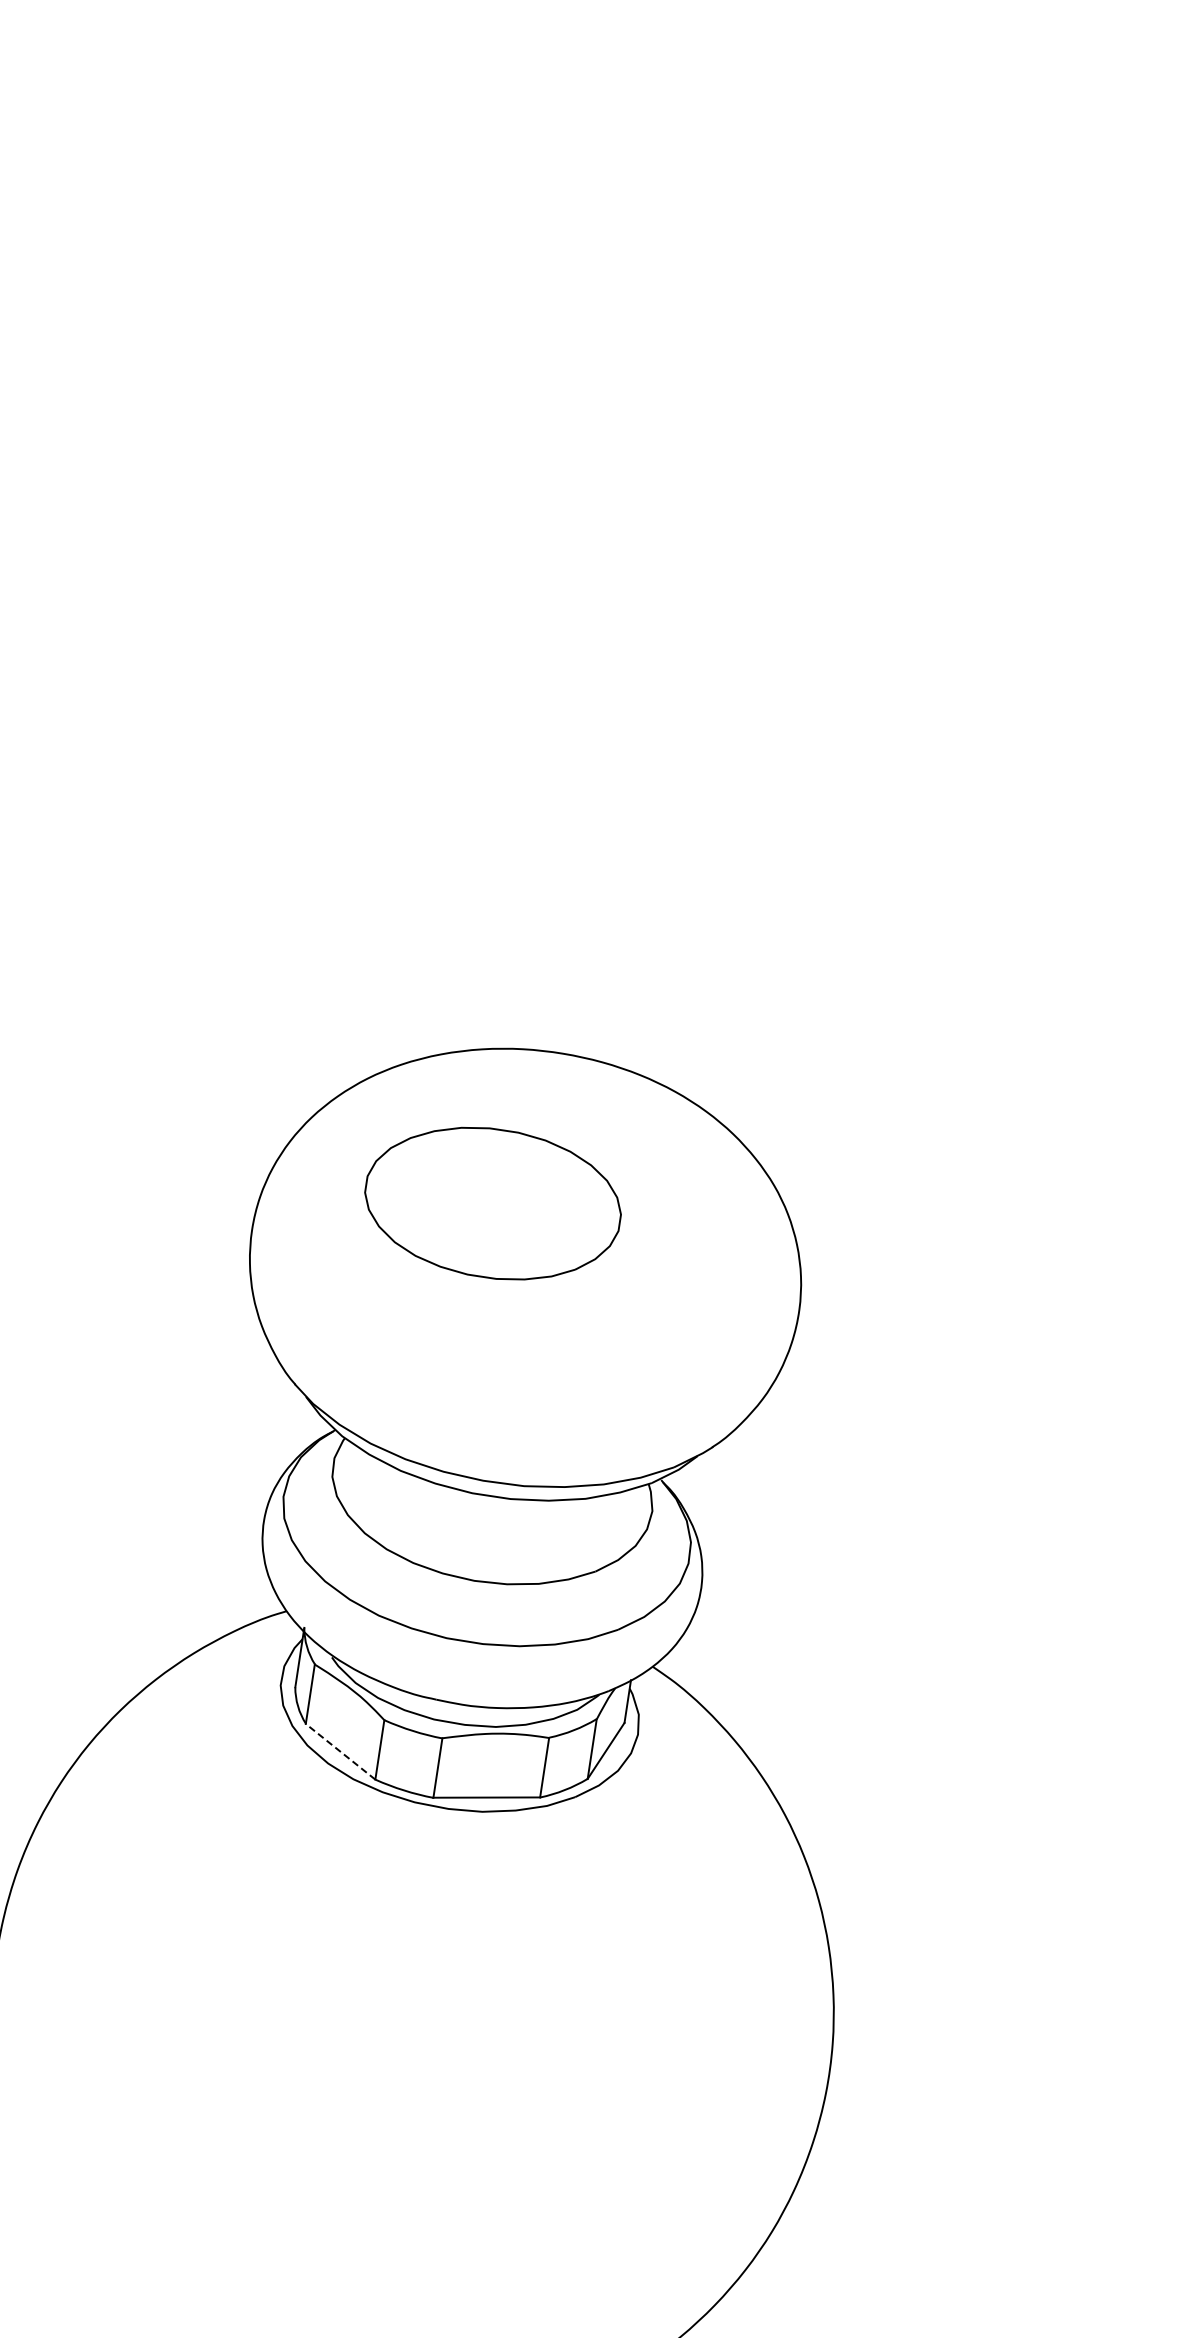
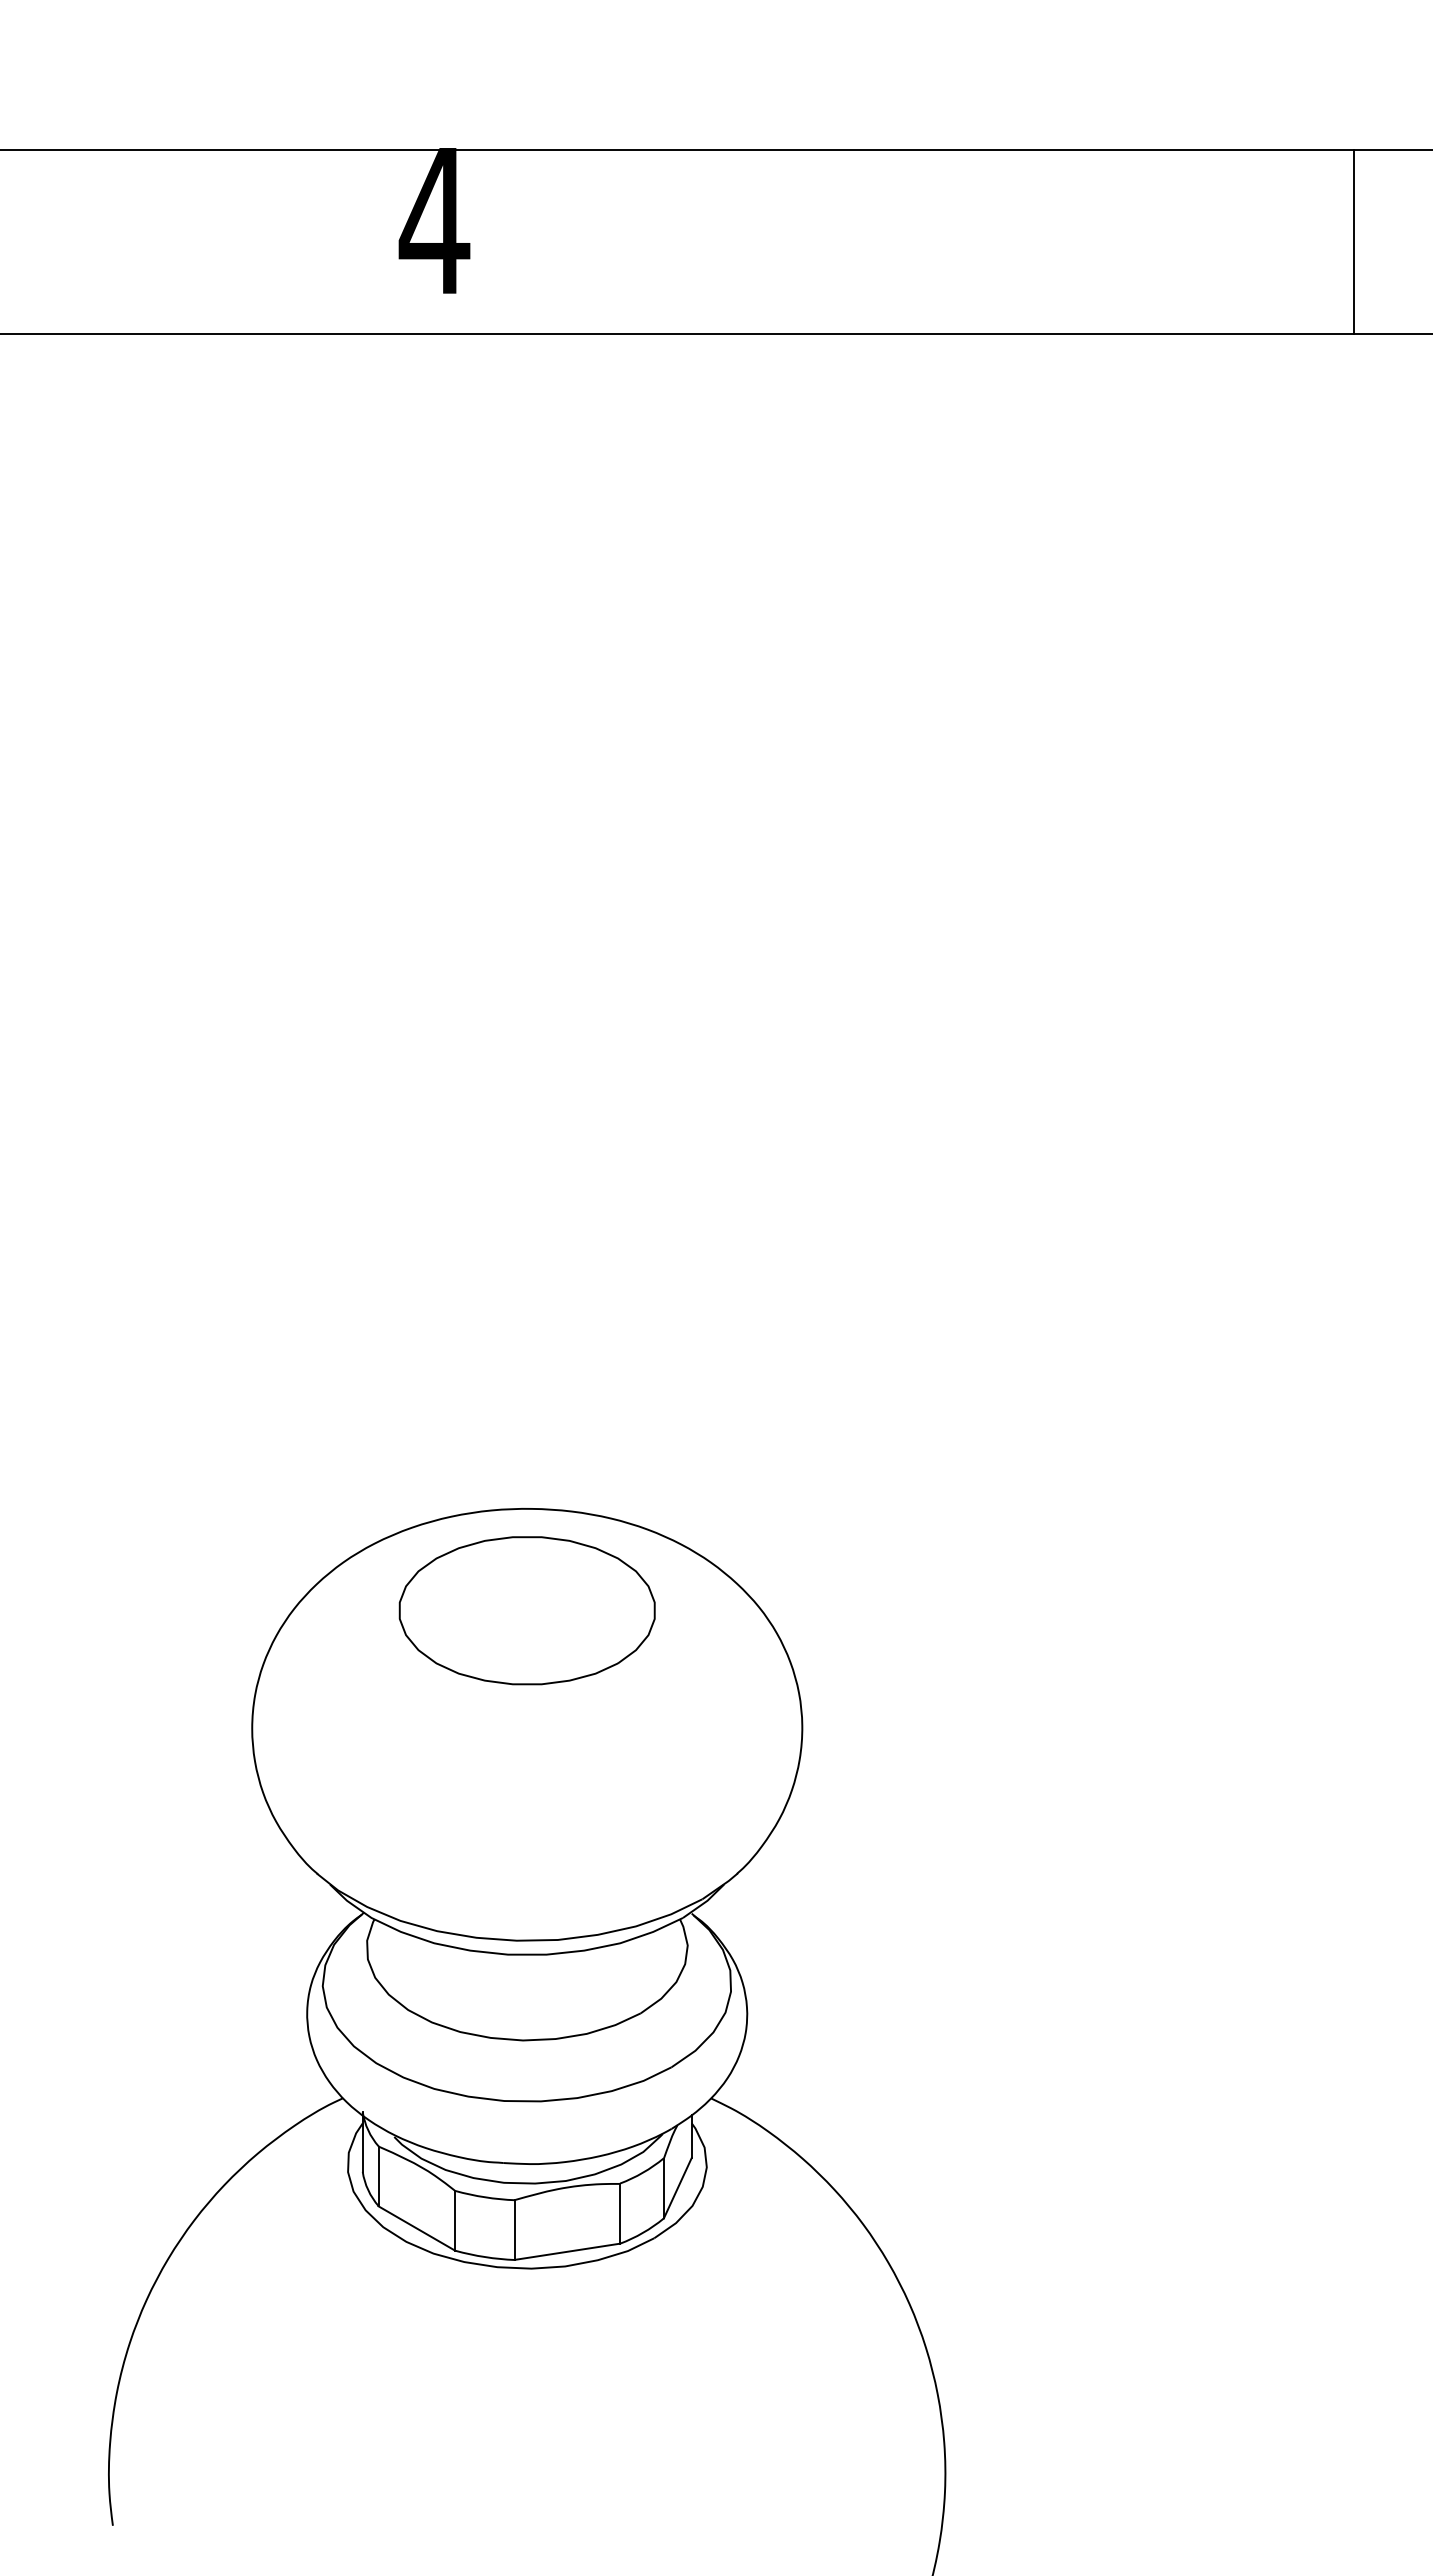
part: (492, 1203) -> (526, 1610), moved
line: (340, 1751) -> (416, 2228), dashed -> solid

